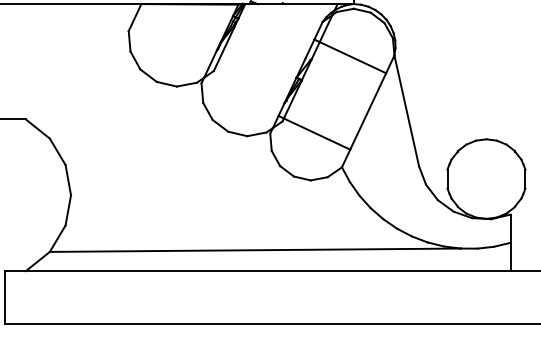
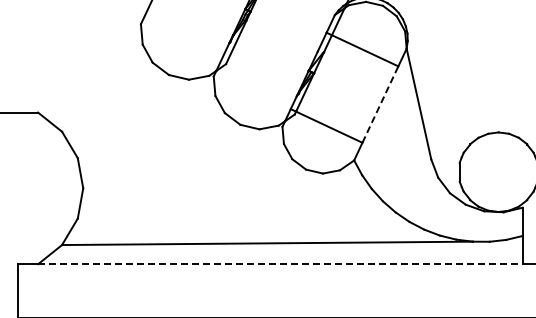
line: (368, 111) -> (380, 104), solid -> dashed
line: (268, 271) -> (280, 264), solid -> dashed

